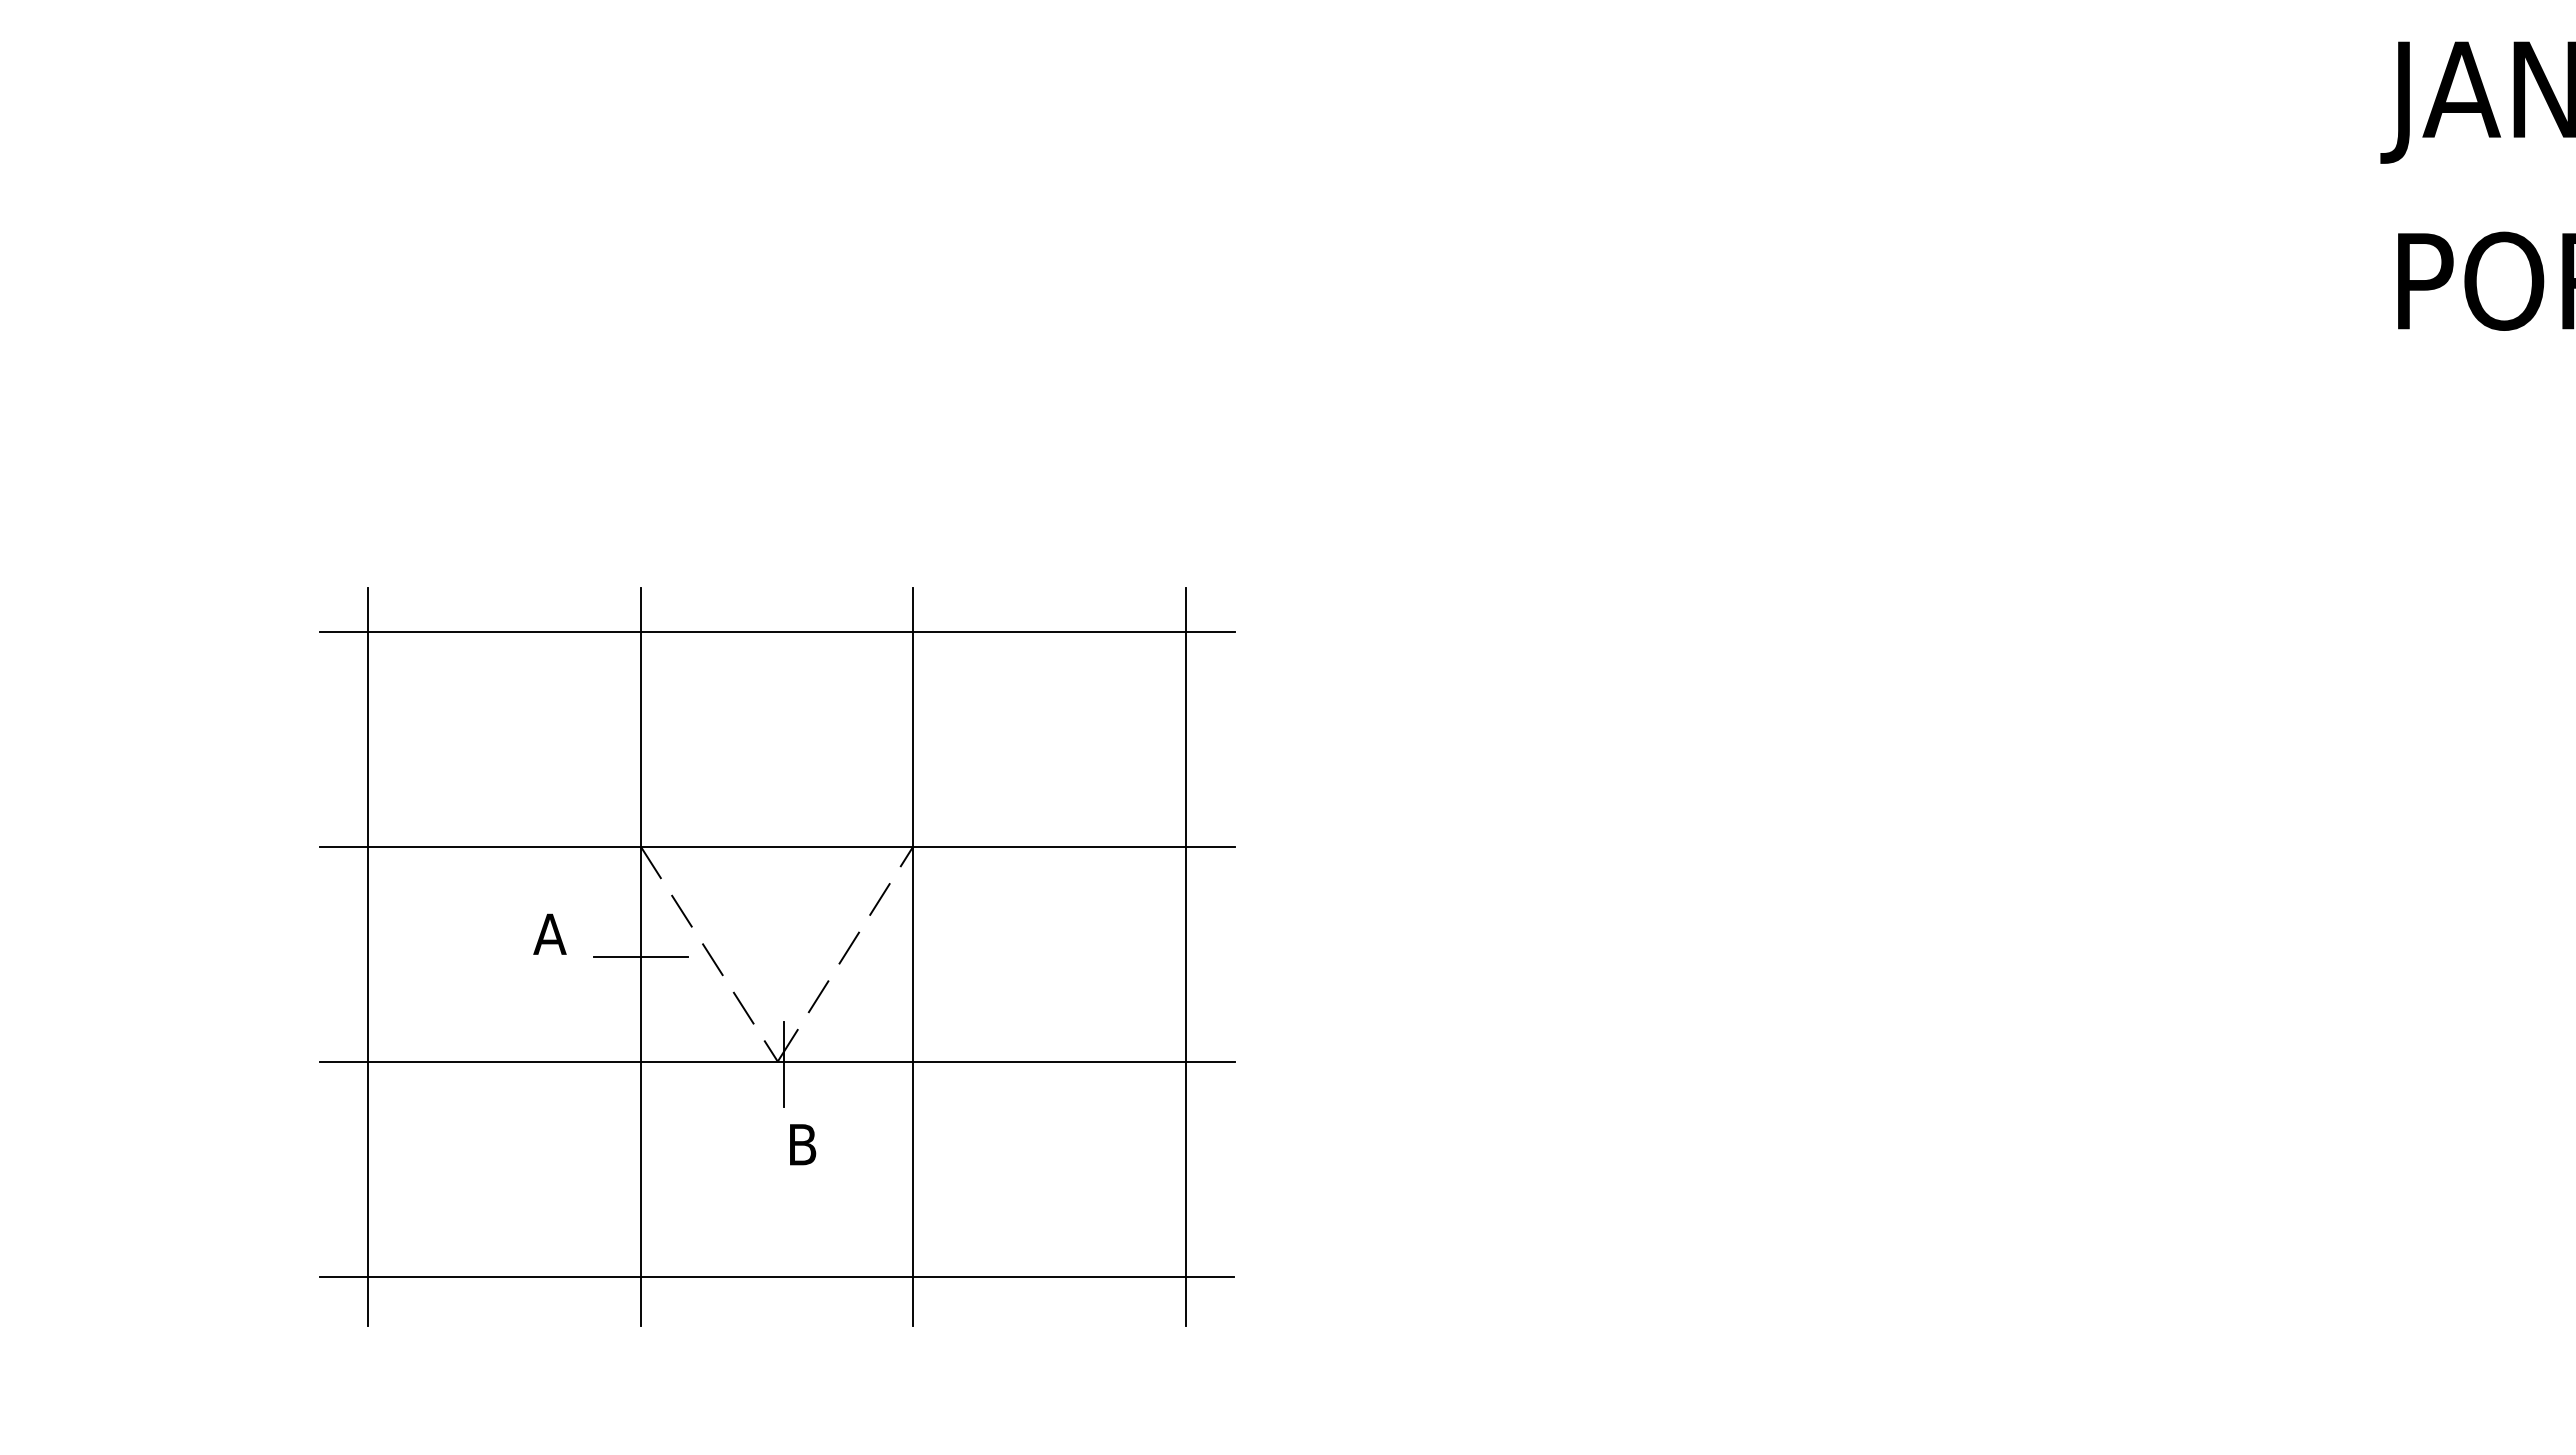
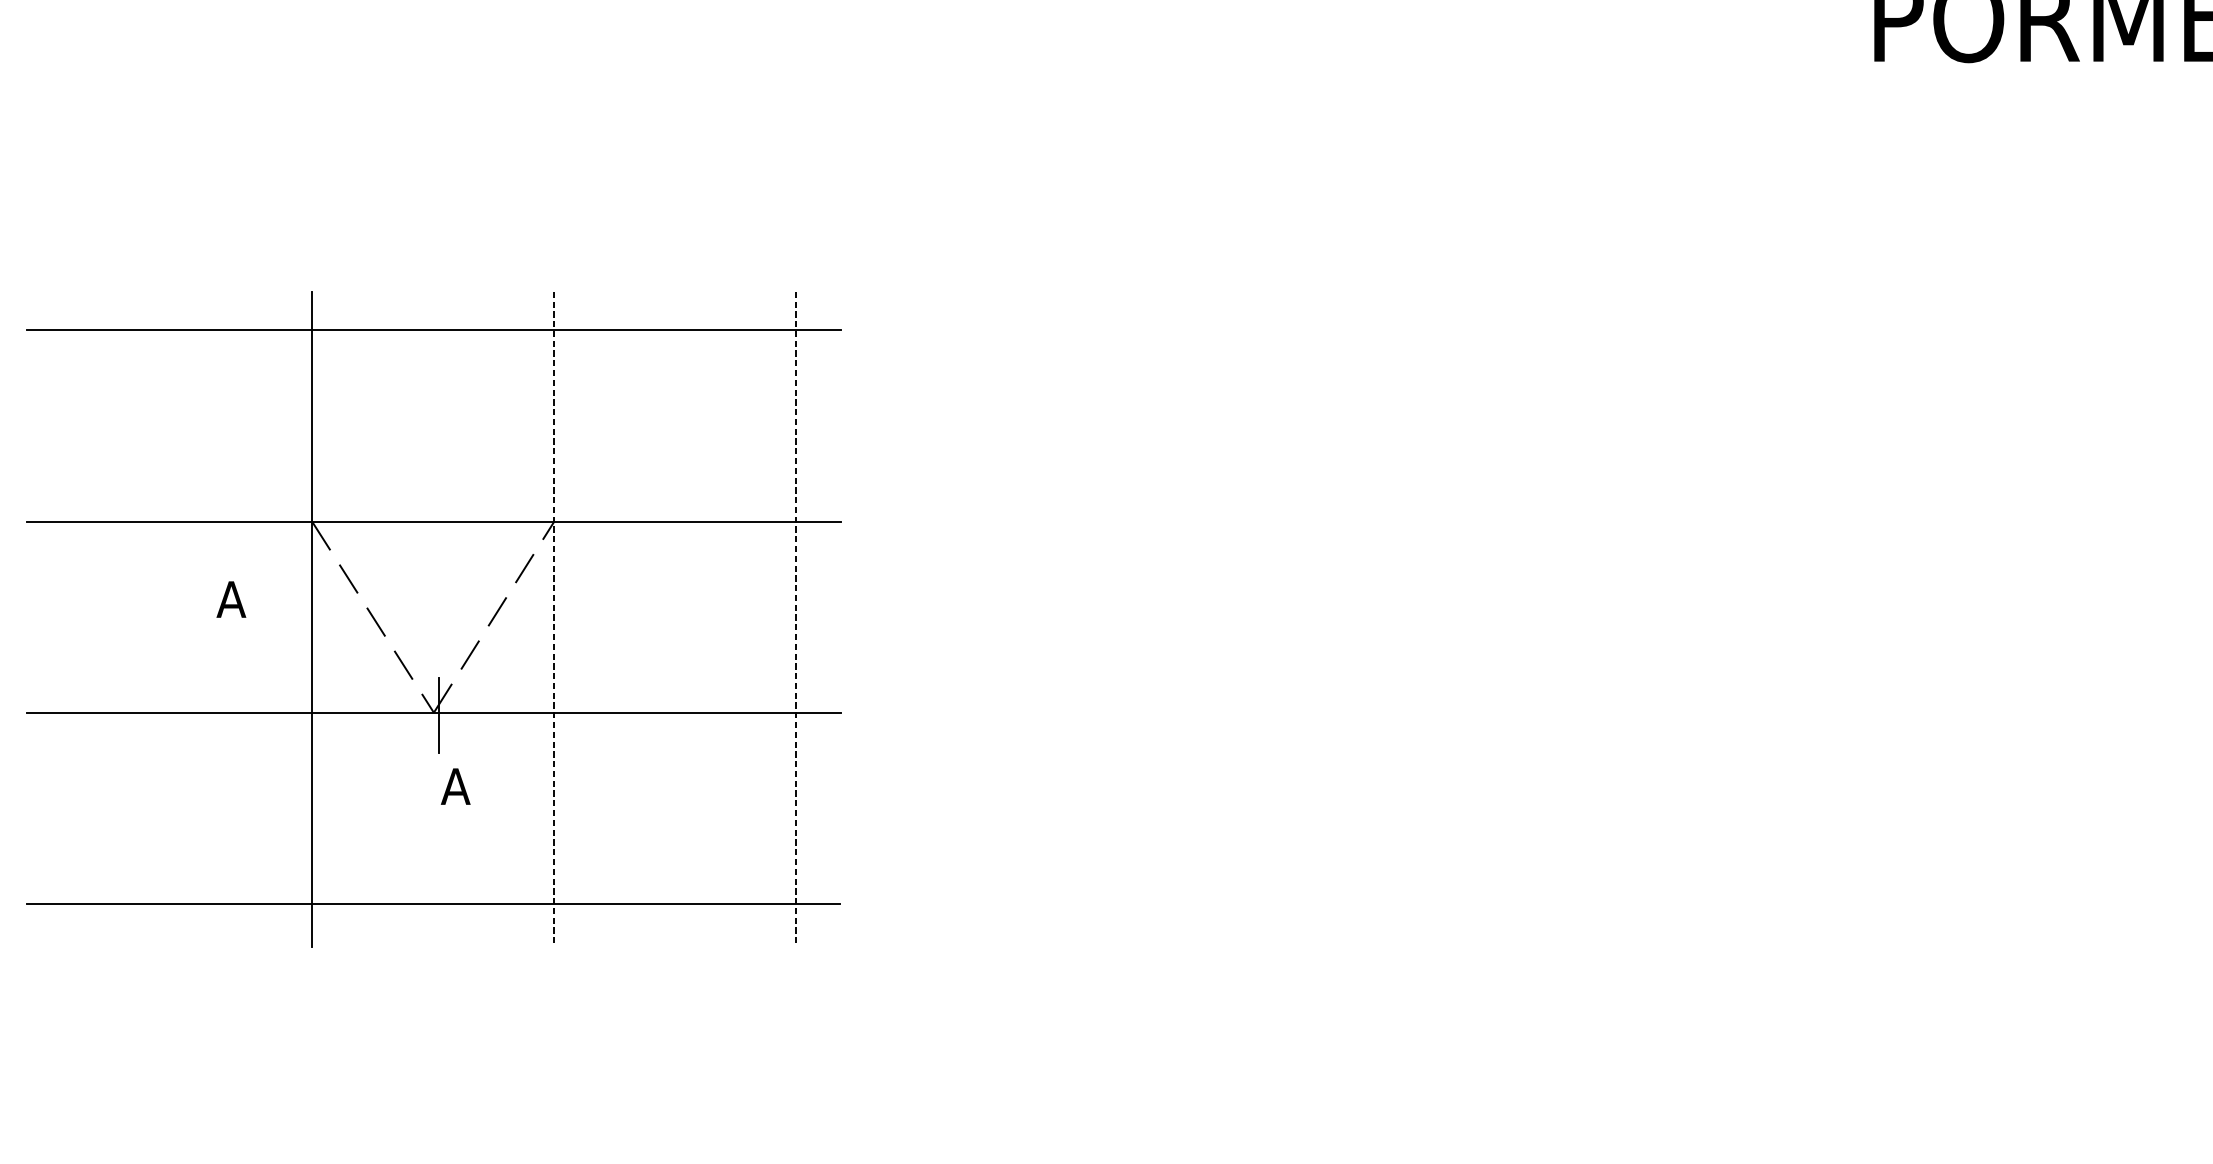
line: (368, 956) -> (70, 619), removed
line: (640, 956) -> (311, 619), removed
line: (913, 956) -> (554, 619), solid -> dashed
line: (1185, 956) -> (796, 619), solid -> dashed
text: (801, 1144) -> (454, 786), B -> A

